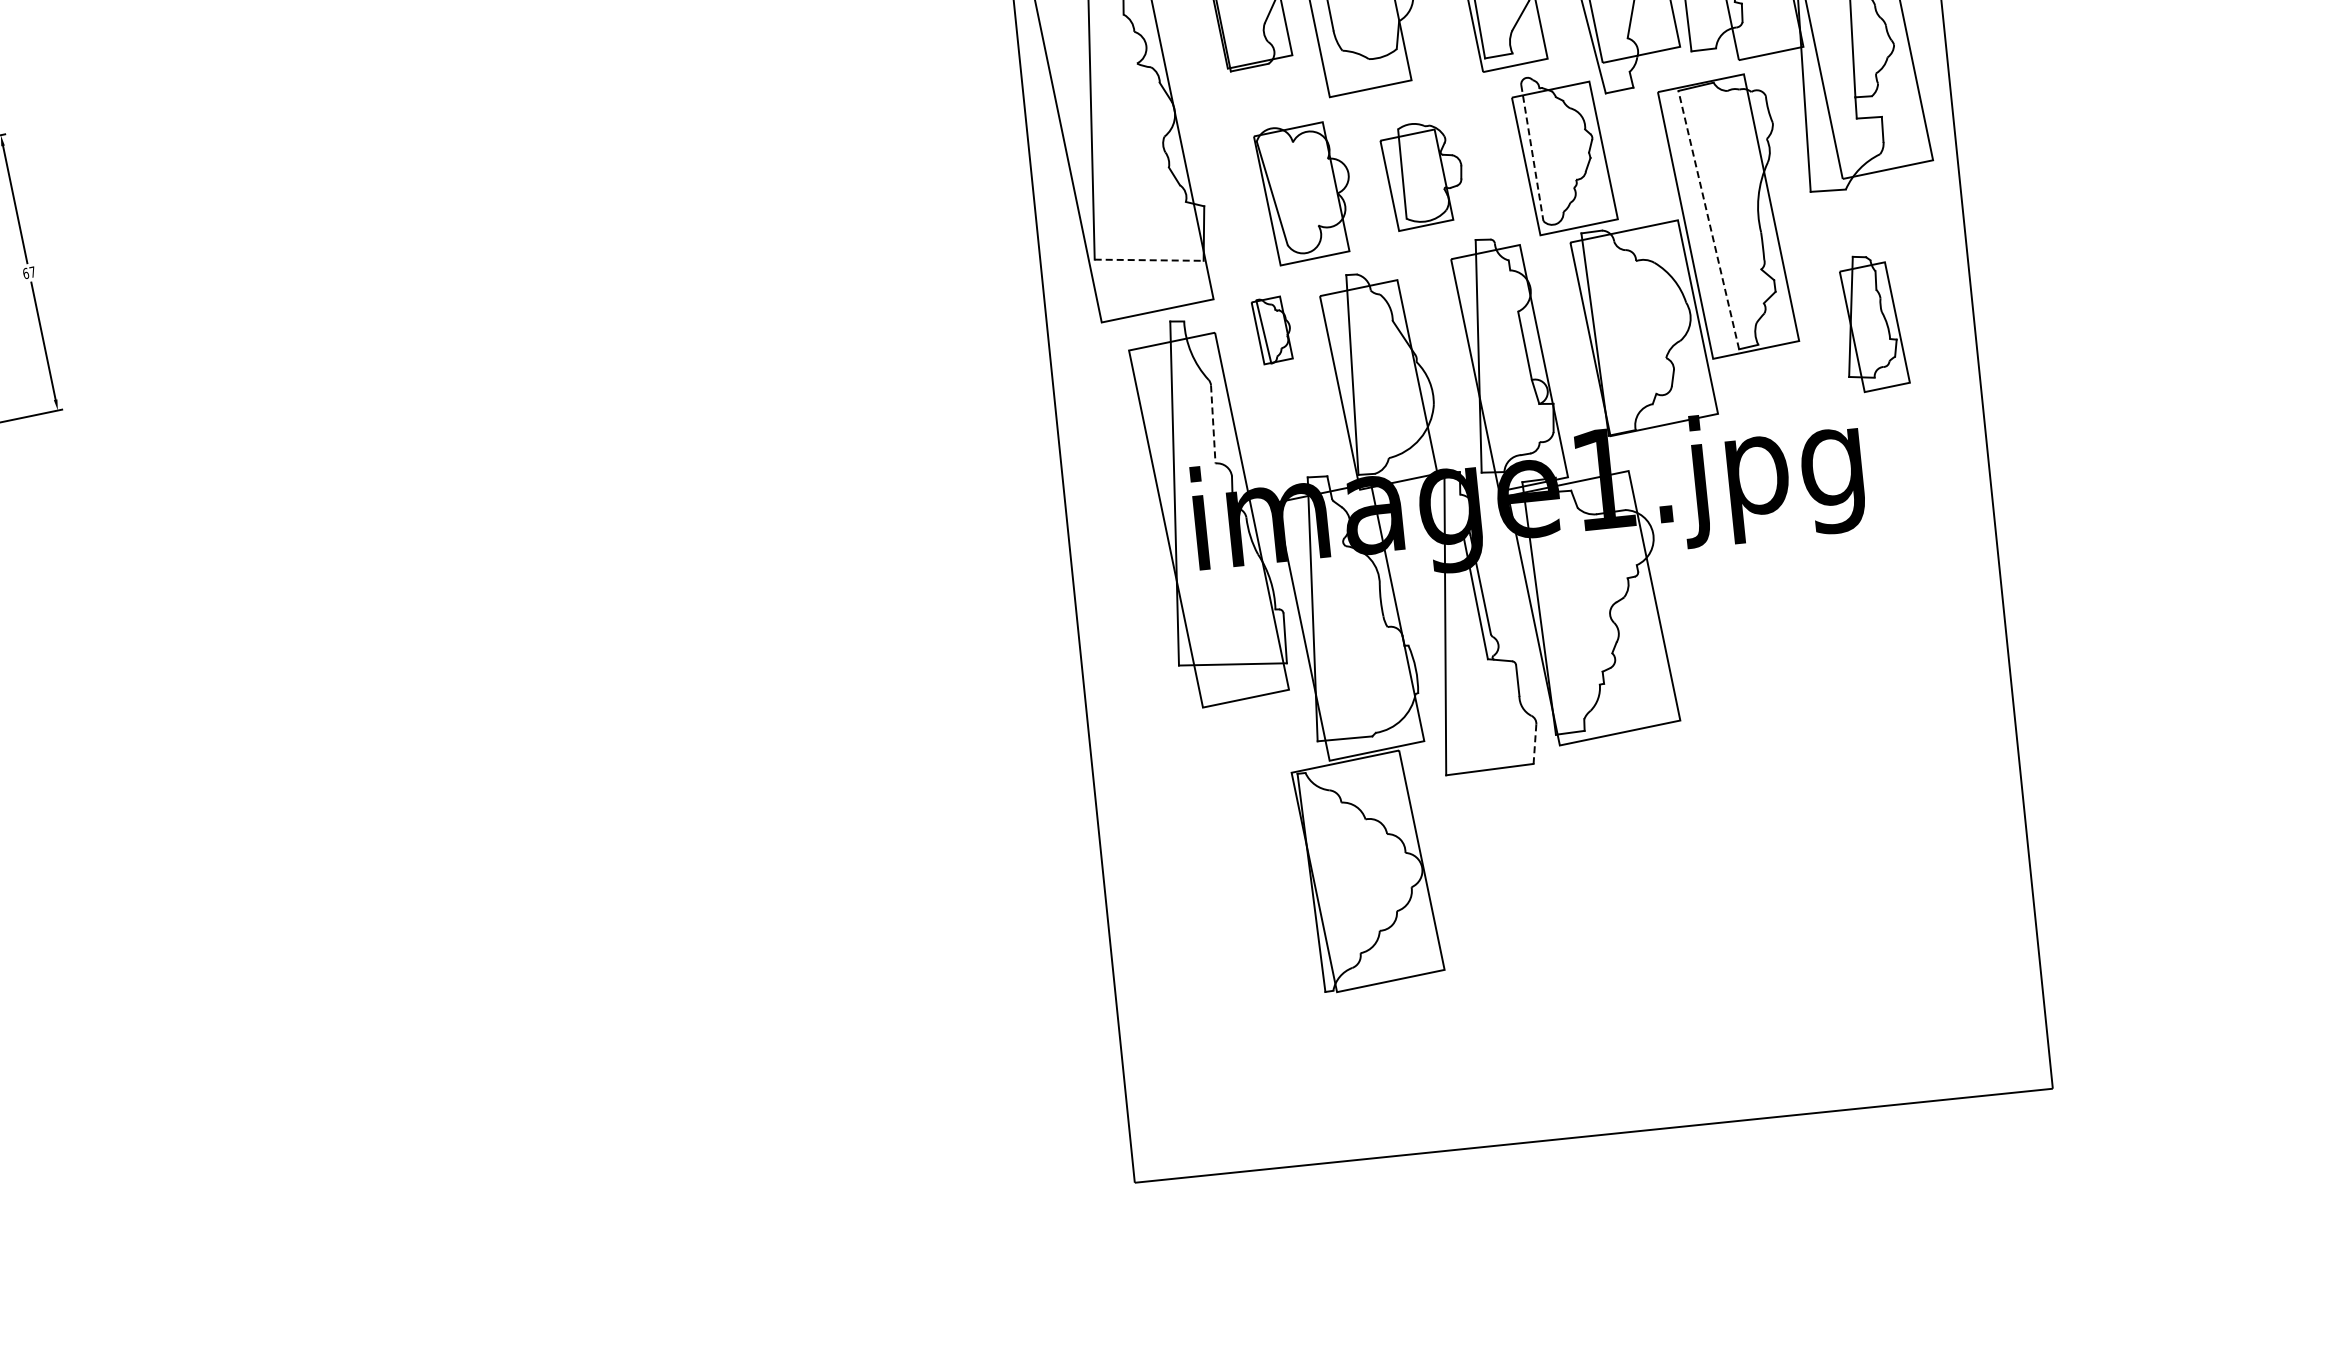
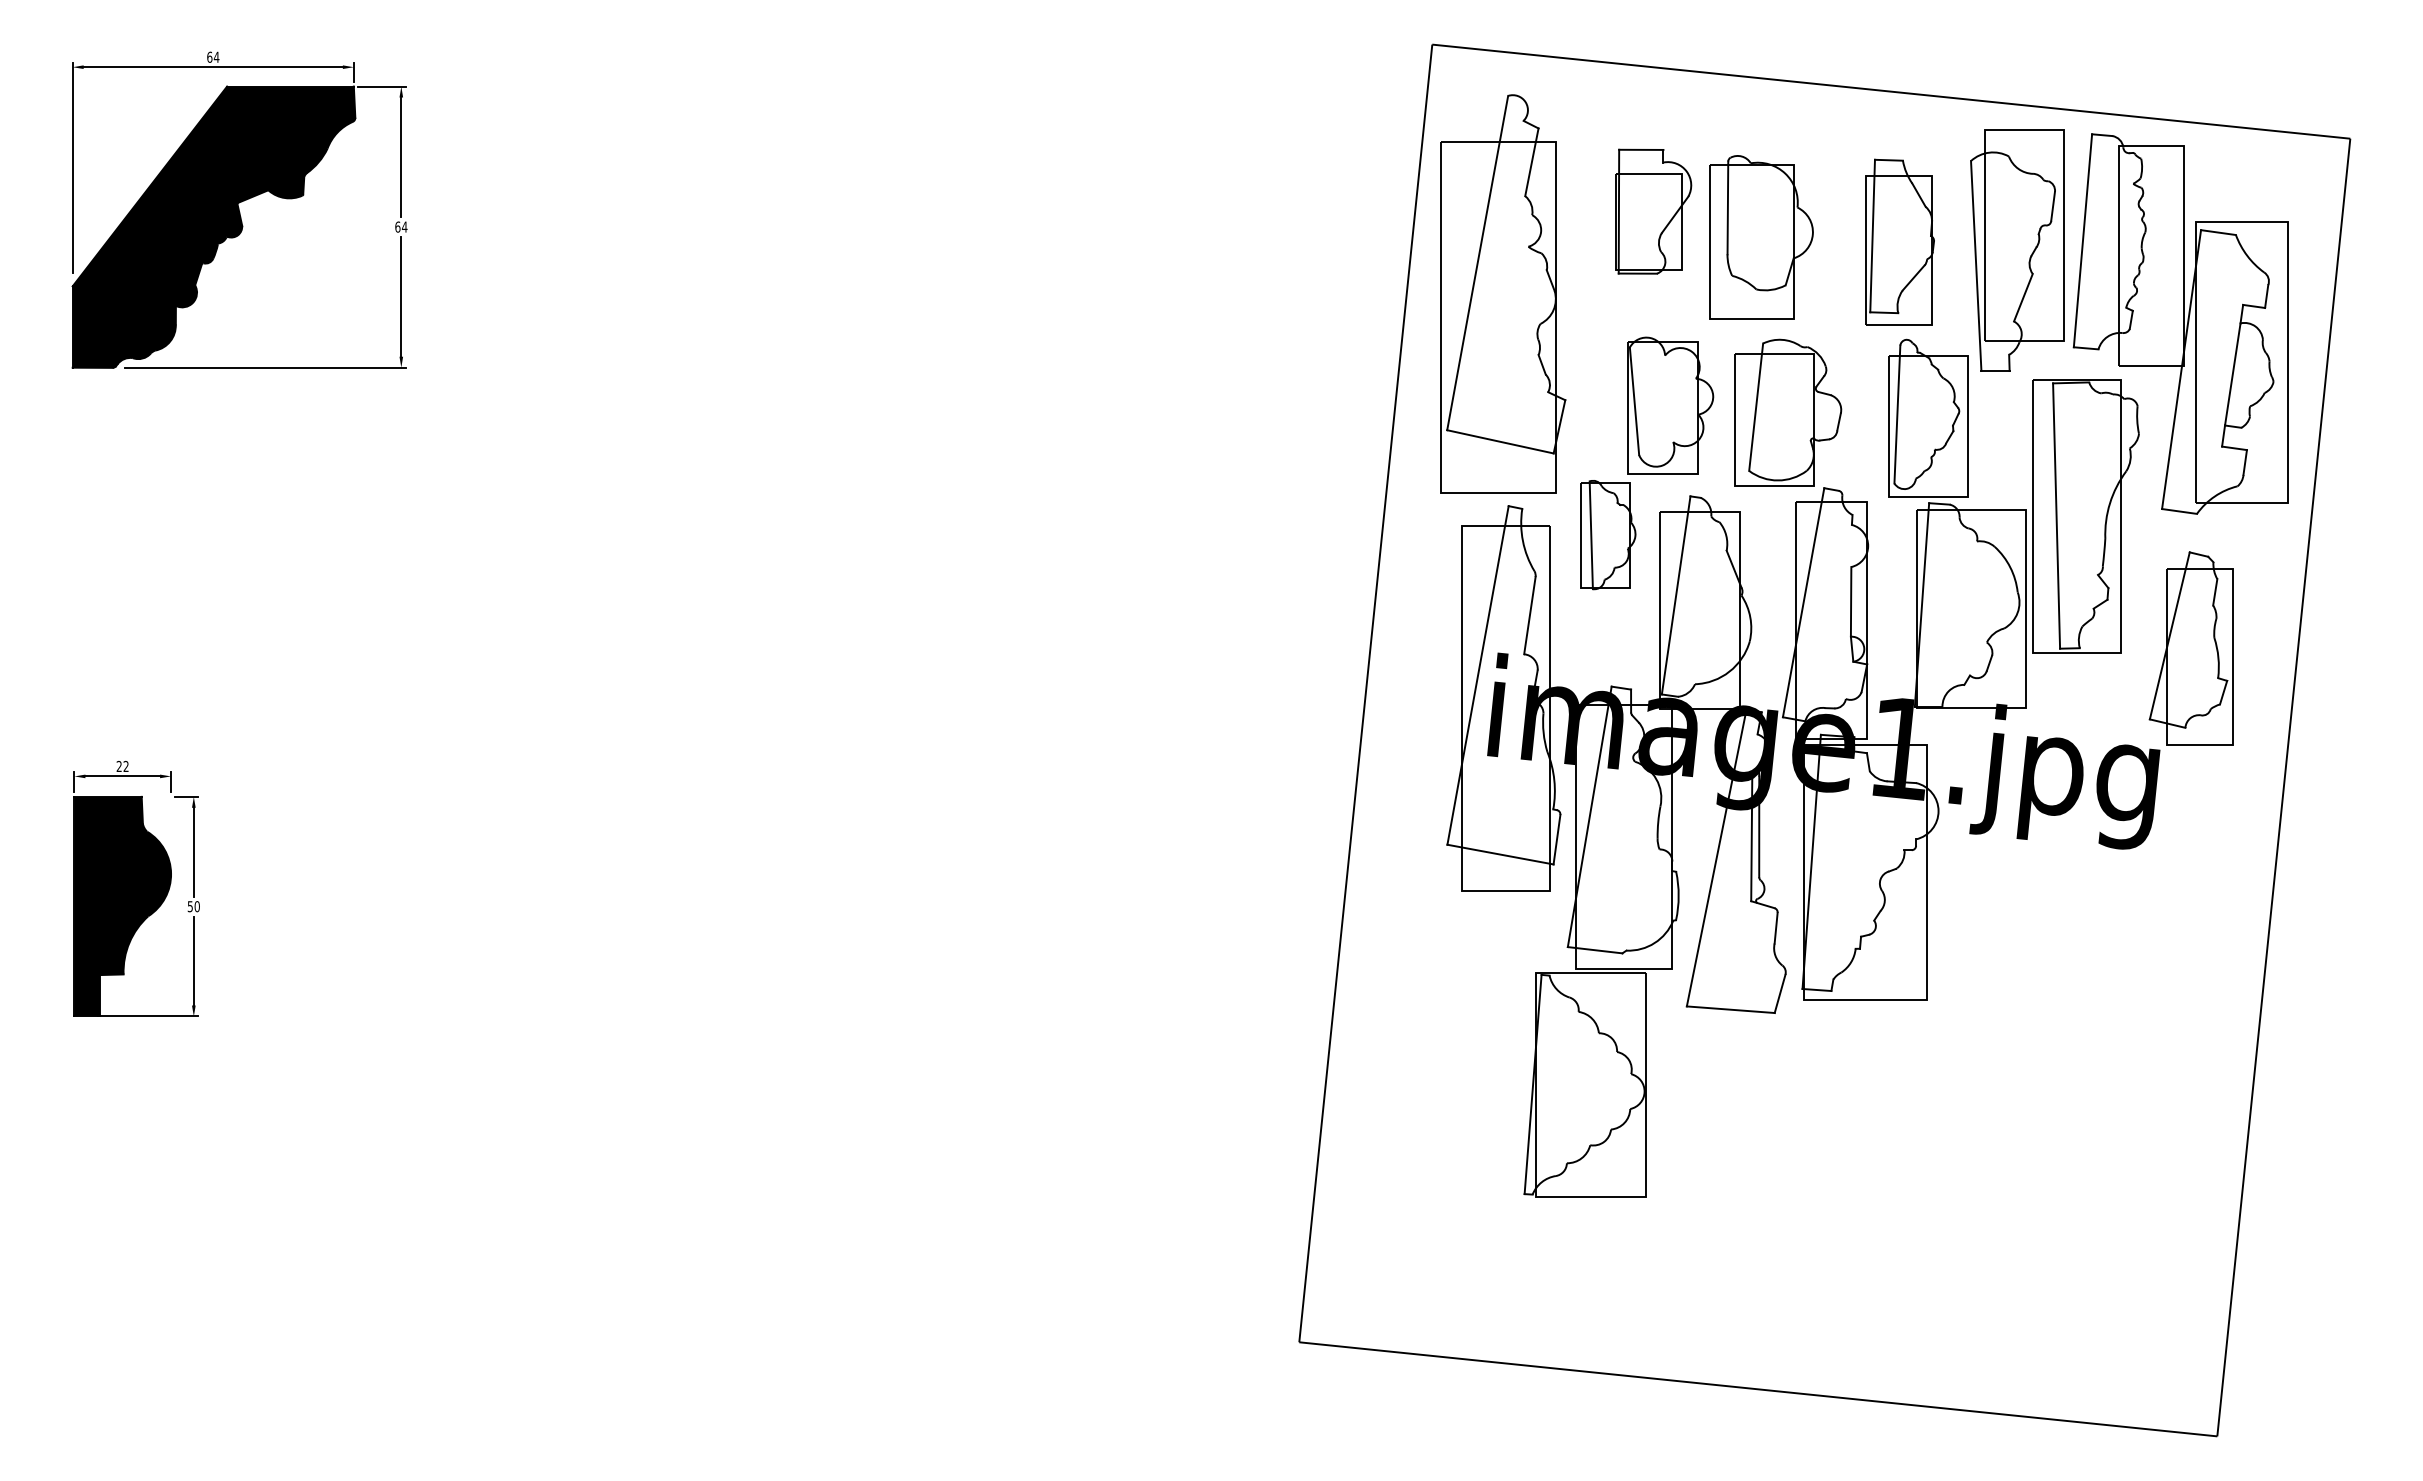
line: (1532, 152) -> (1897, 414), dashed -> solid
part: (1425, 173) -> (1788, 412), size x1.43
line: (1708, 220) -> (2056, 516), dashed -> solid
line: (1149, 259) -> (1500, 441), dashed -> solid
text: (32, 271) -> (404, 226), 67 -> 64
part: (1866, 322) -> (2190, 648), size x1.43
part: (1273, 330) -> (1608, 535), size x1.67
line: (1213, 425) -> (1529, 616), dashed -> solid
line: (1535, 743) -> (1780, 993), dashed -> solid

